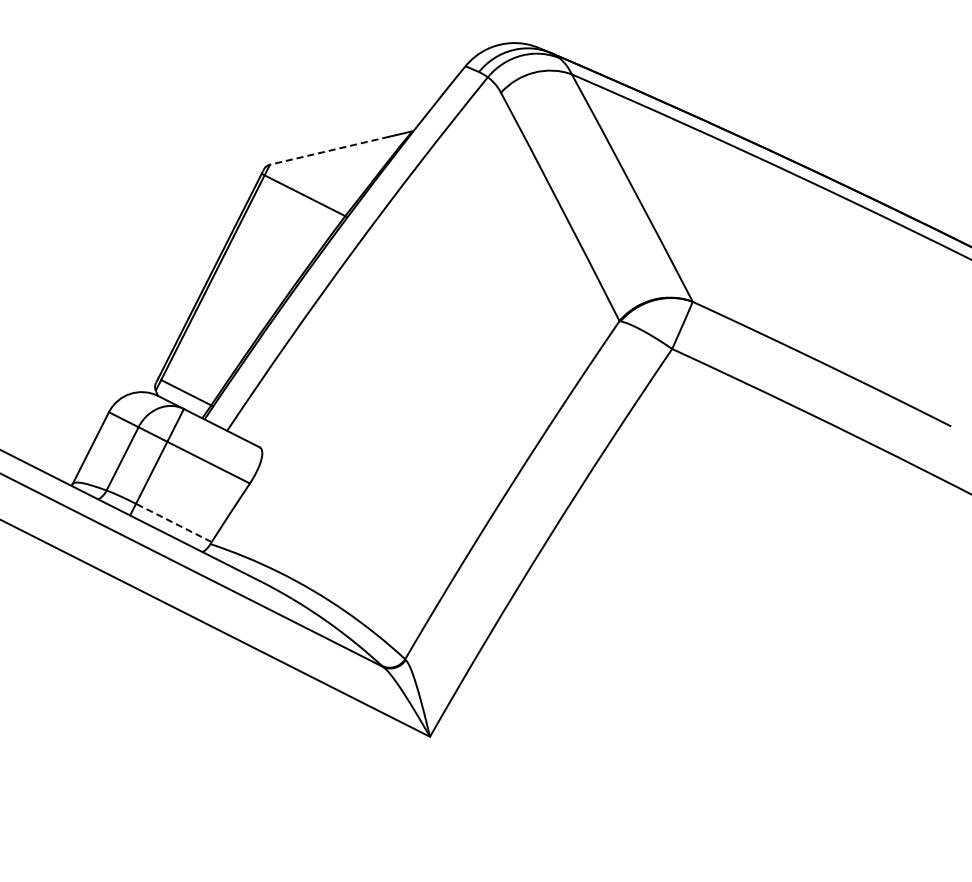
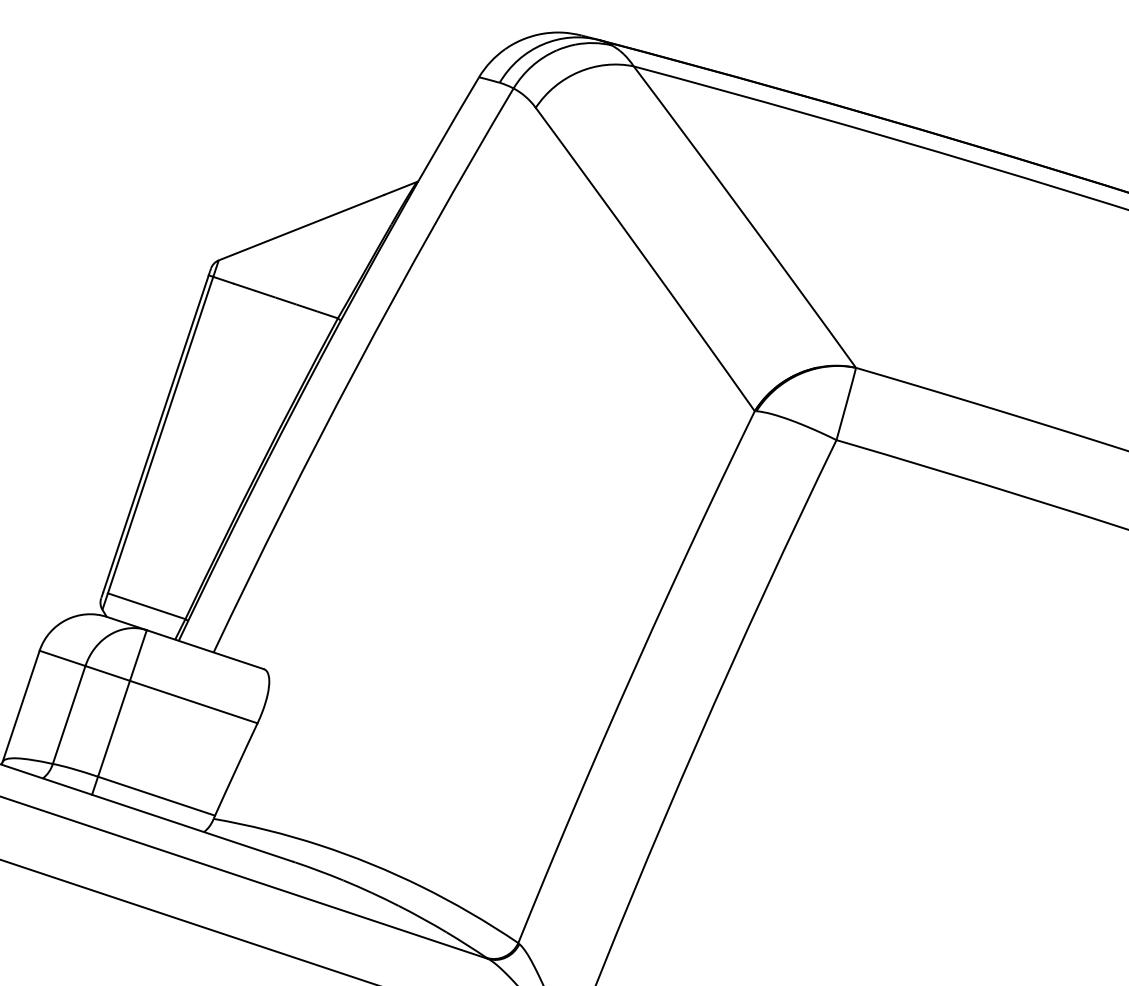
line: (329, 150) -> (301, 227), dashed -> solid
line: (173, 522) -> (155, 795), dashed -> solid

